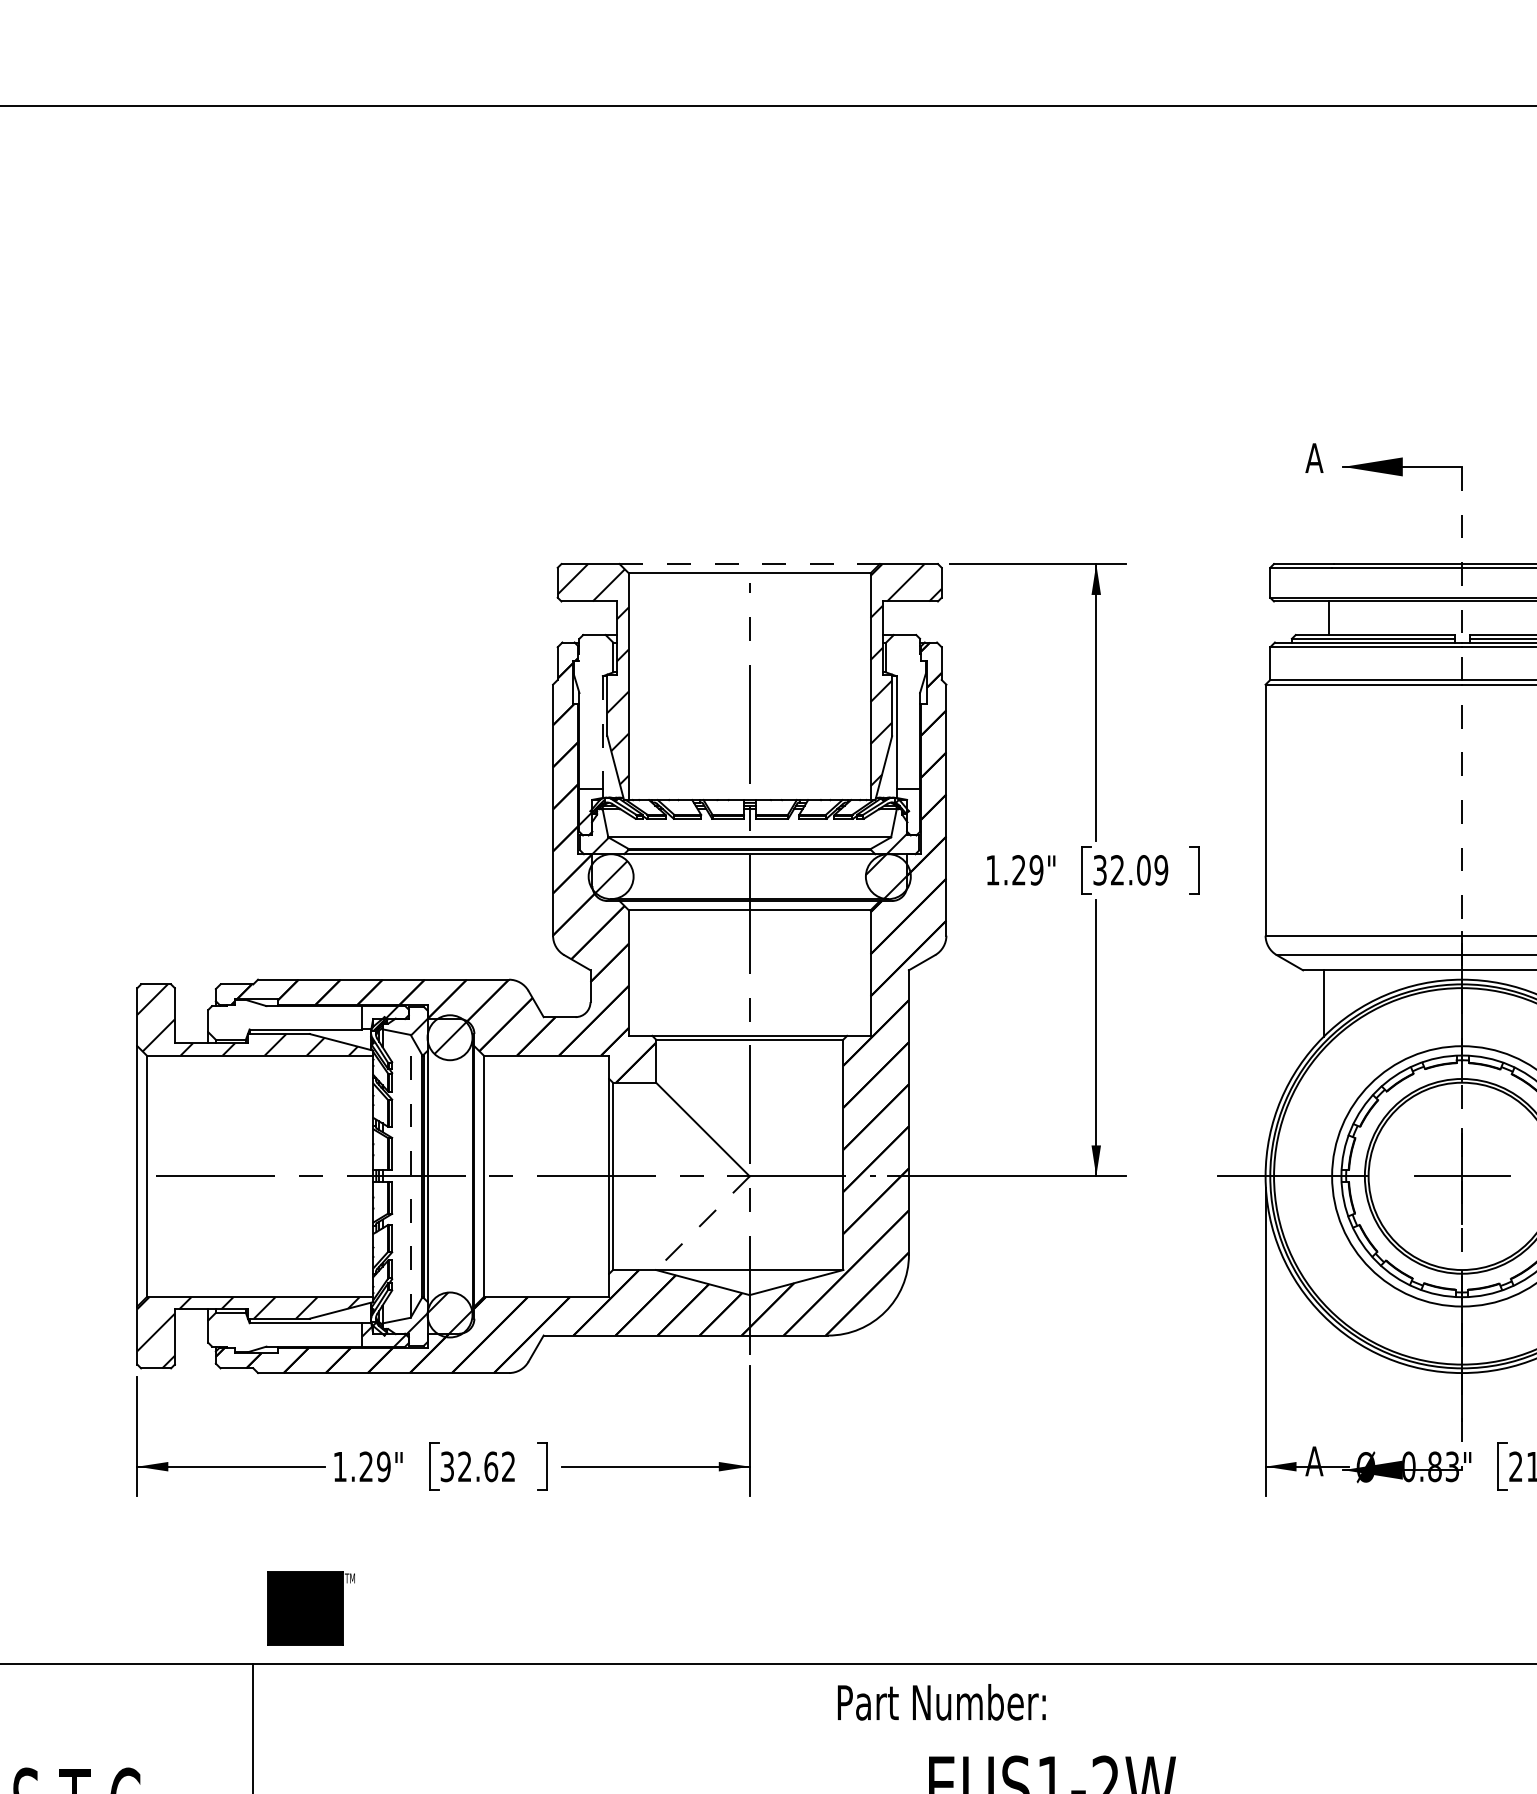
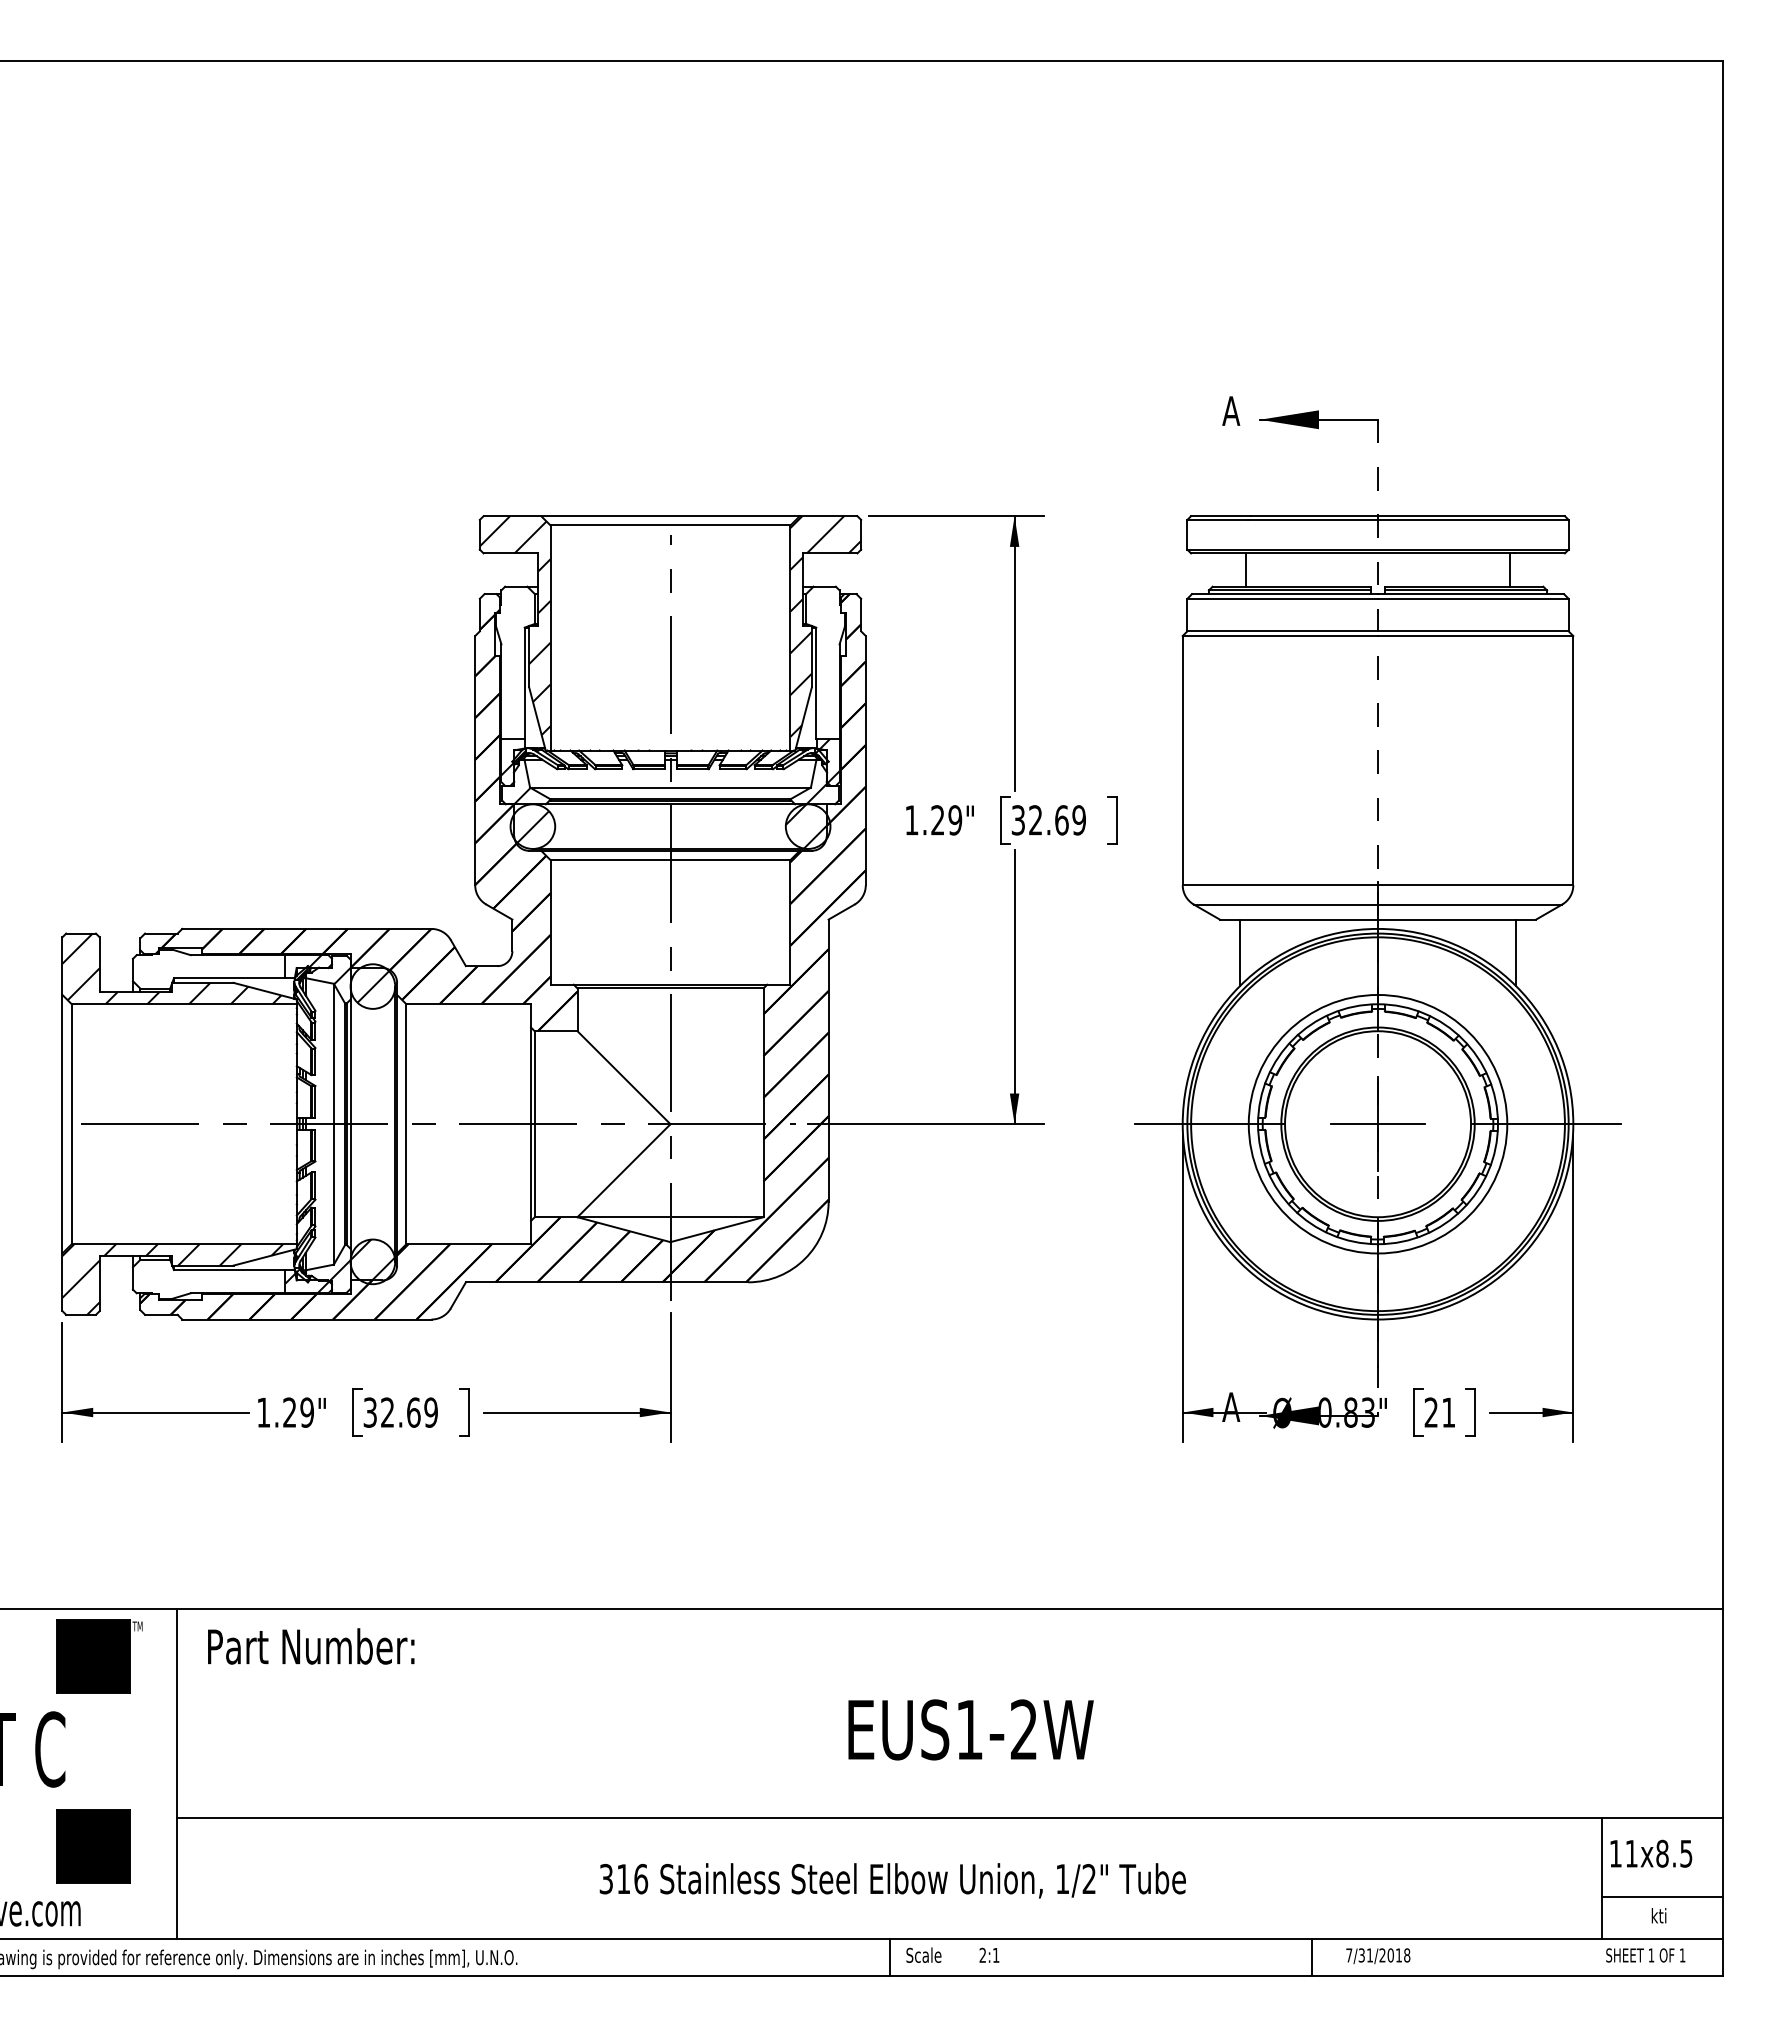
line: (750, 564) -> (671, 516), dashed -> solid
line: (602, 732) -> (524, 683), dashed -> solid
hatch: (909, 811) -> (829, 761), added
text: (1143, 870) -> (1061, 820), 32.09 -> 32.69
line: (410, 1175) -> (333, 1123), dashed -> solid
line: (703, 1222) -> (624, 1170), dashed -> solid
text: (508, 1466) -> (430, 1412), 32.62 -> 32.69
part: (311, 1608) -> (99, 1656), moved
text: (942, 1702) -> (311, 1646), moved

